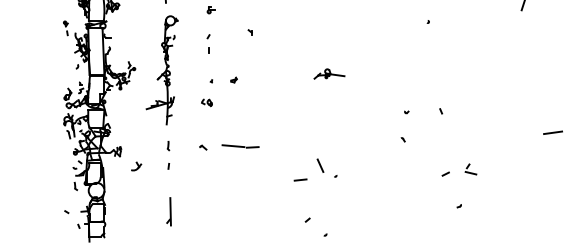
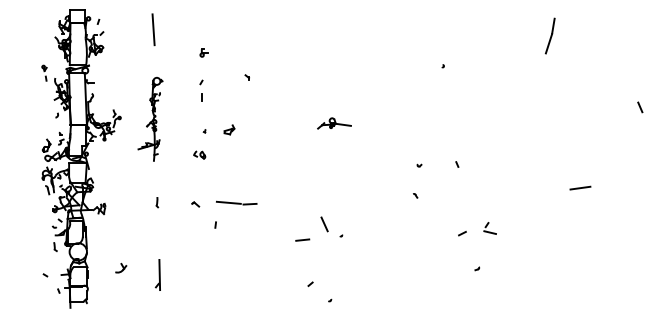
part: (162, 70) -> (150, 119), size x0.7
part: (234, 79) -> (229, 129), size x1.6
part: (136, 165) -> (121, 267), moved
line: (168, 165) -> (215, 224), moved

